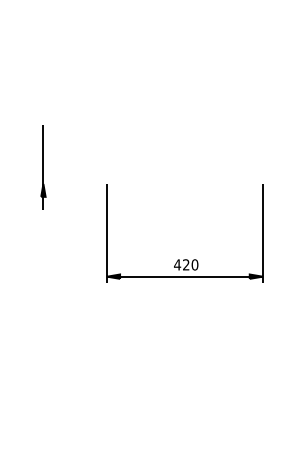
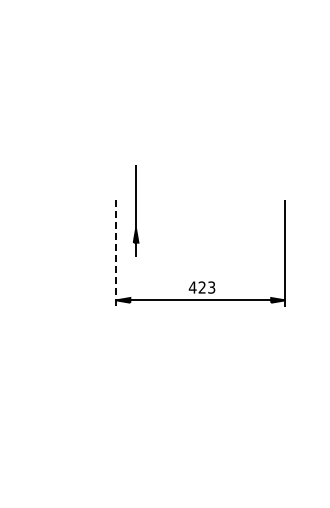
part: (42, 167) -> (135, 210), moved
line: (107, 233) -> (116, 253), solid -> dashed
text: (194, 264) -> (211, 287), 420 -> 423

